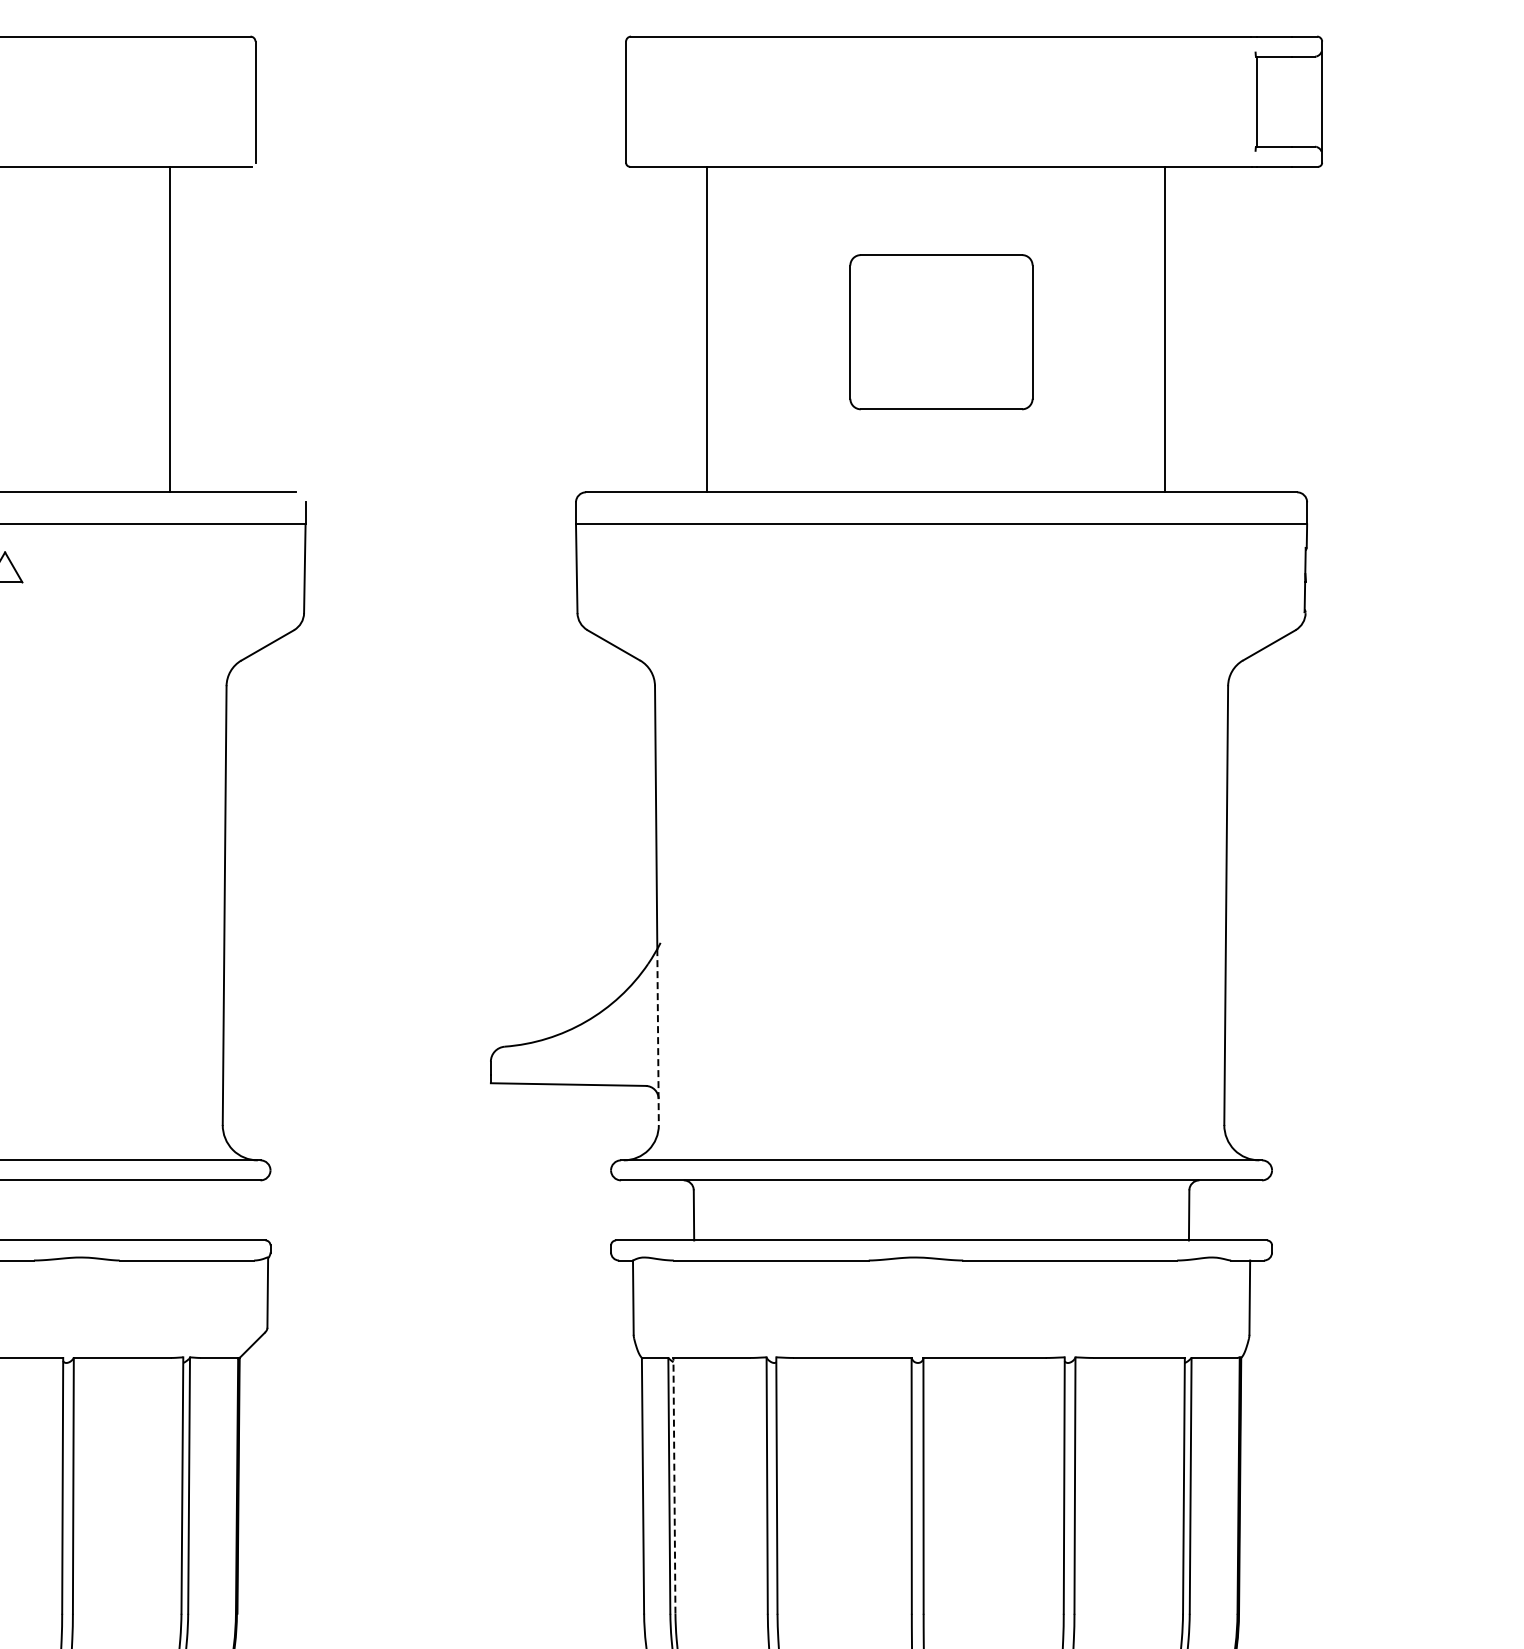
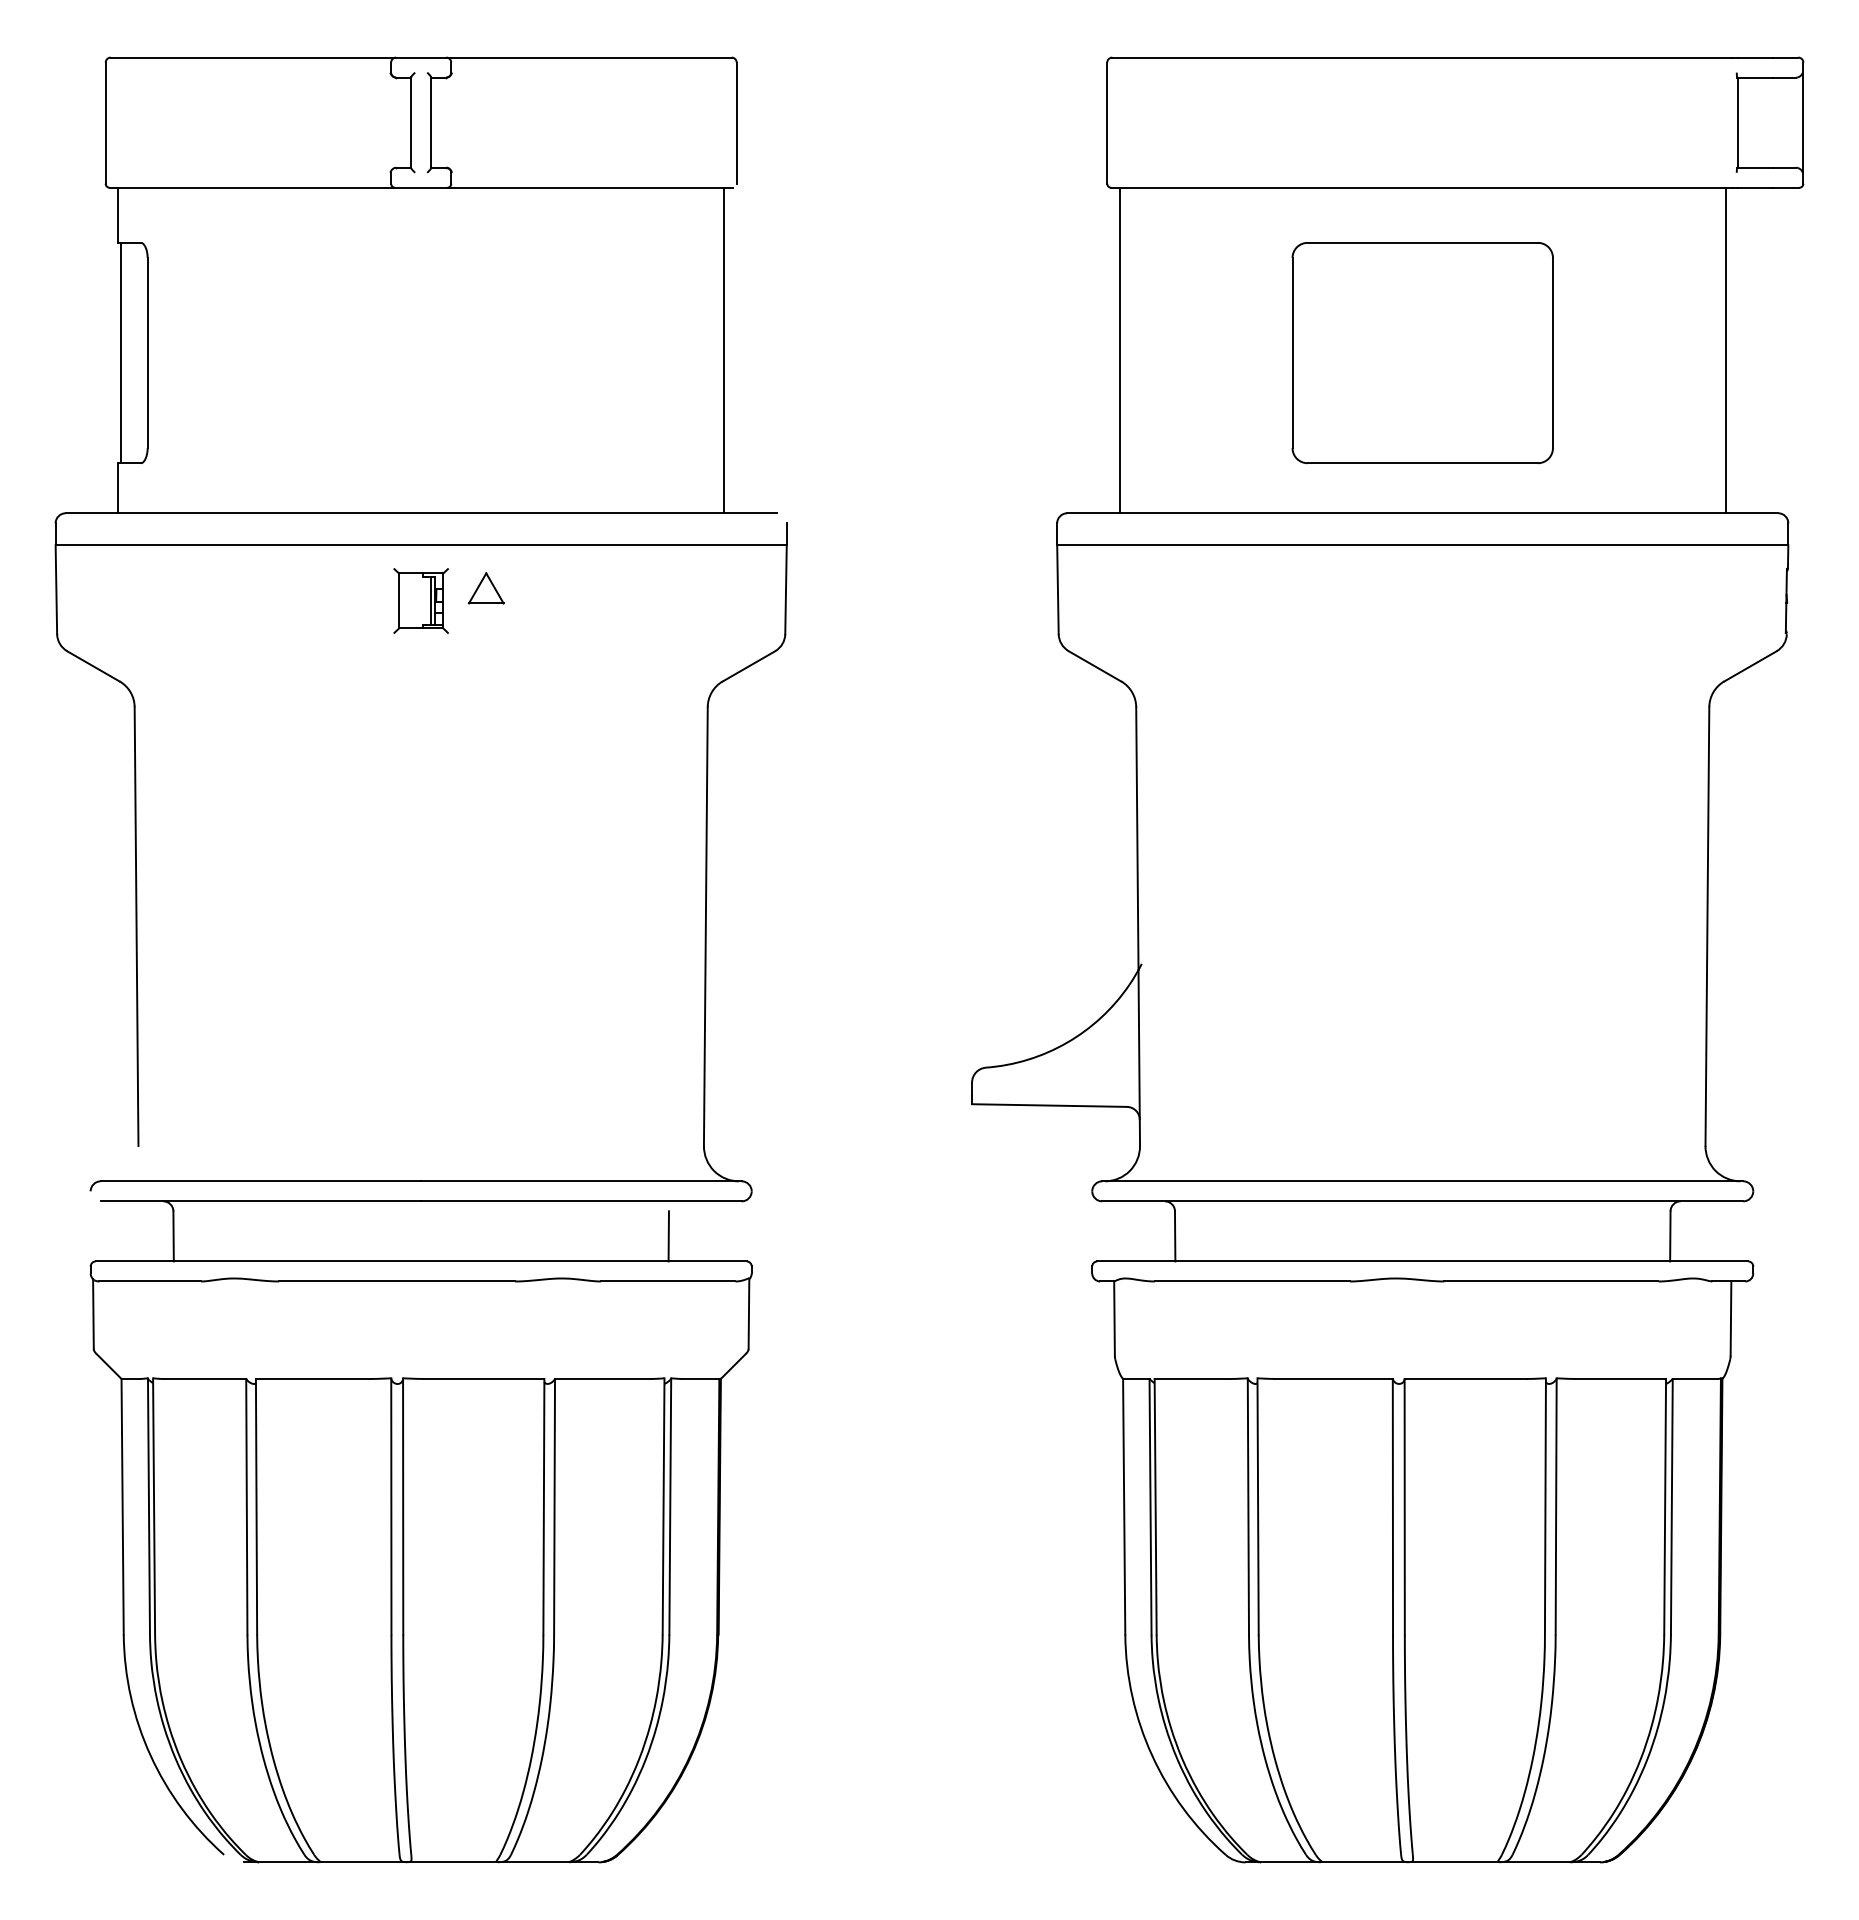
line: (170, 329) -> (724, 350), moved
line: (706, 329) -> (1119, 350), moved
line: (1164, 329) -> (1725, 350), moved
part: (941, 332) -> (1422, 353), size x1.43
line: (658, 1037) -> (1139, 1058), dashed -> solid
line: (187, 1215) -> (668, 1236), added
line: (674, 1485) -> (1155, 1506), dashed -> solid

